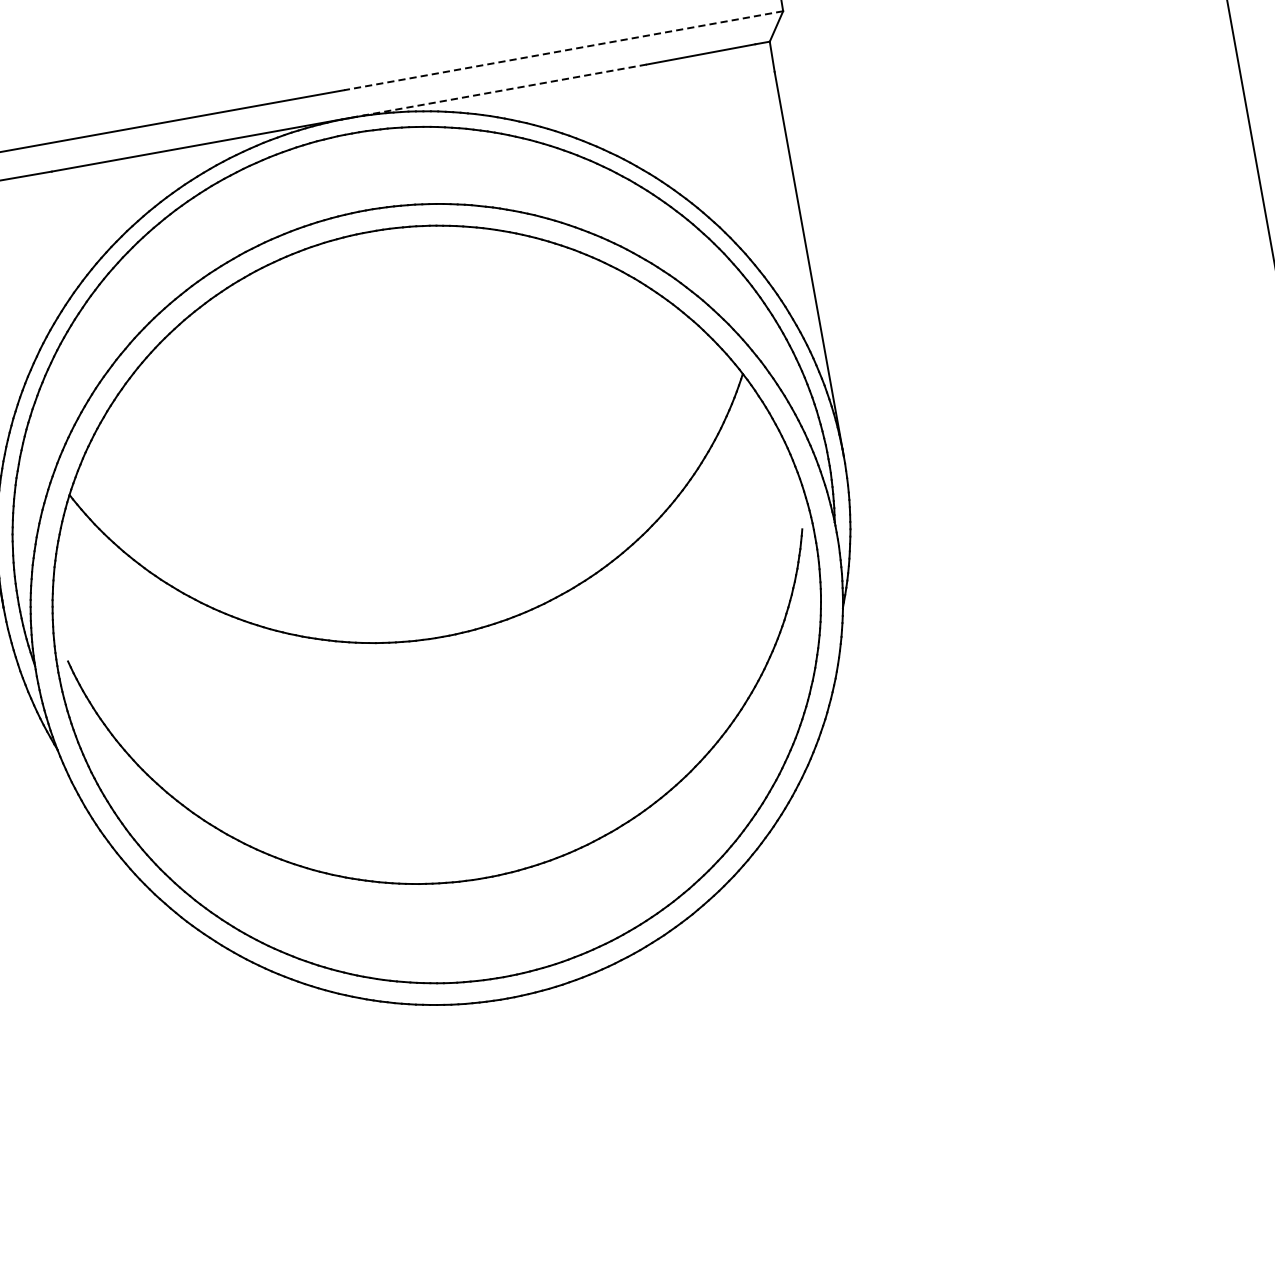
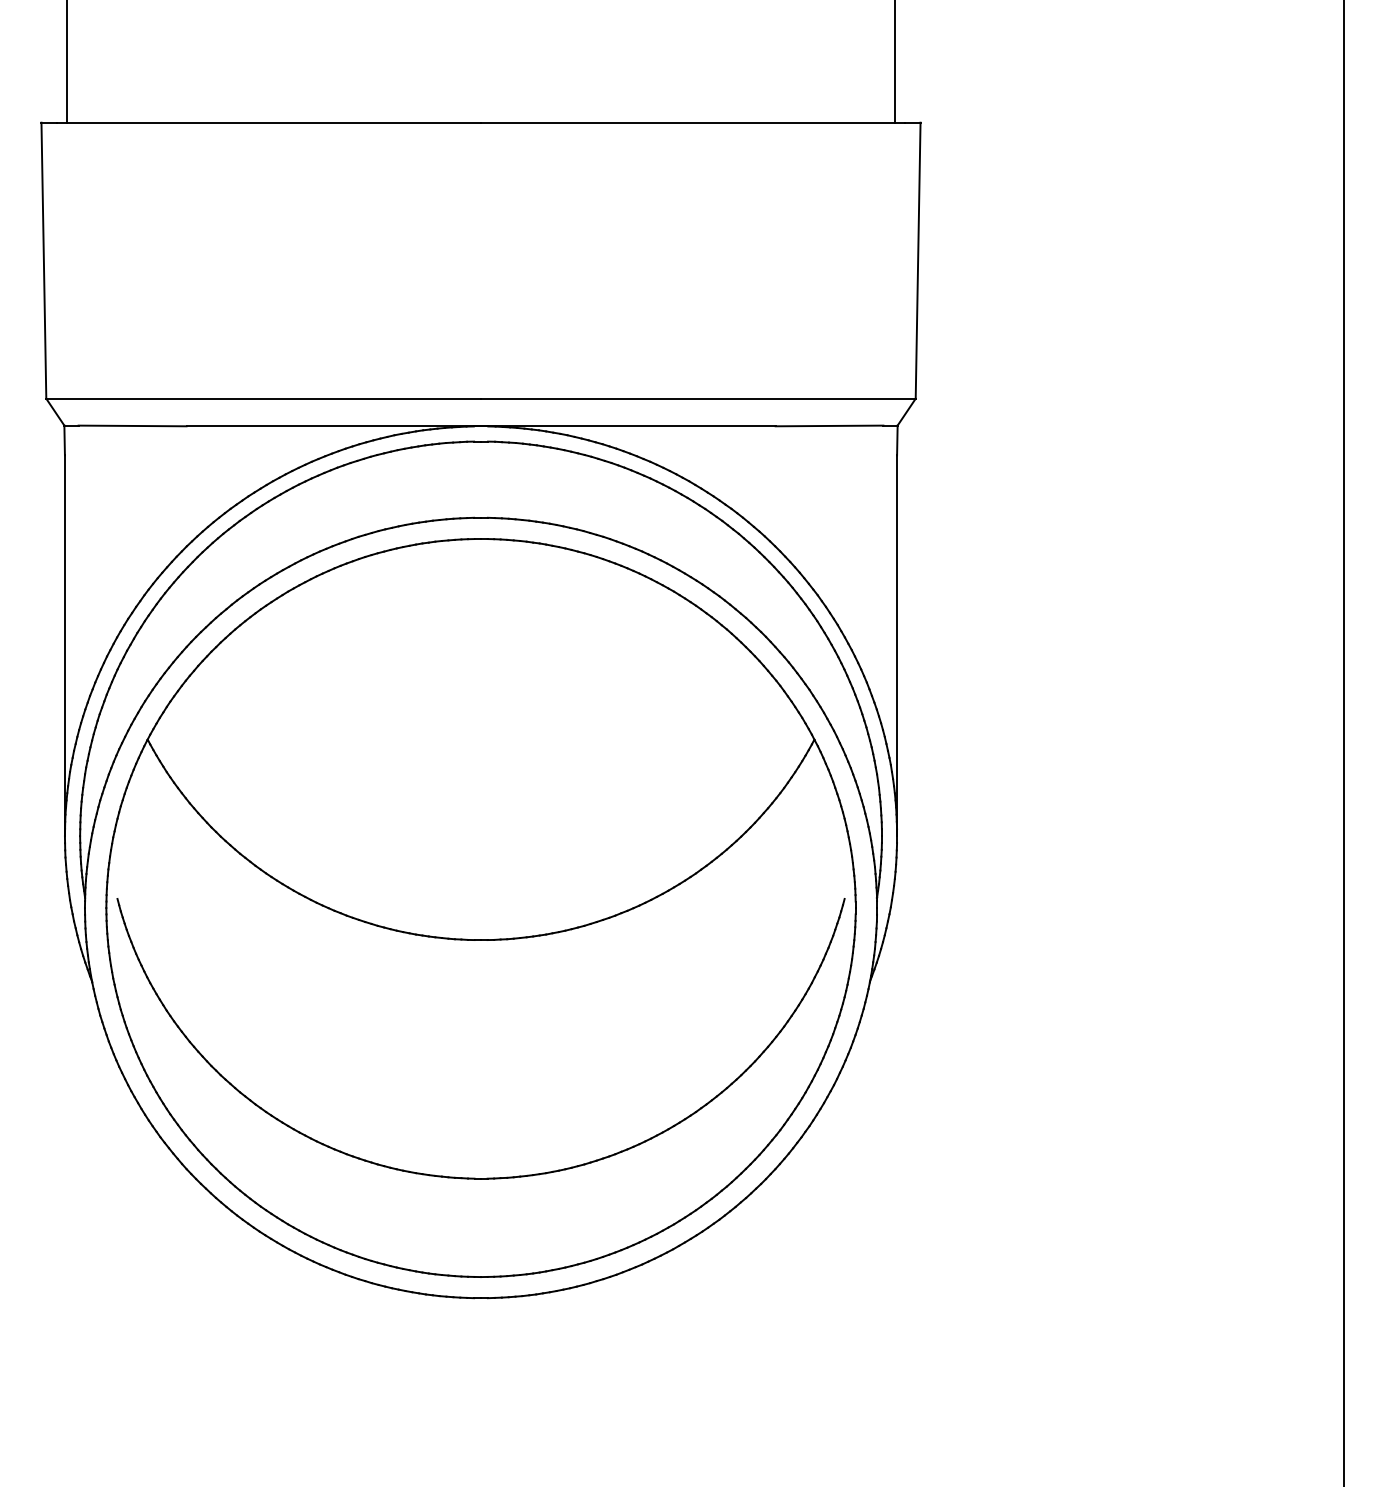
line: (562, 50) -> (697, 398), dashed -> solid
line: (497, 91) -> (627, 426), dashed -> solid

